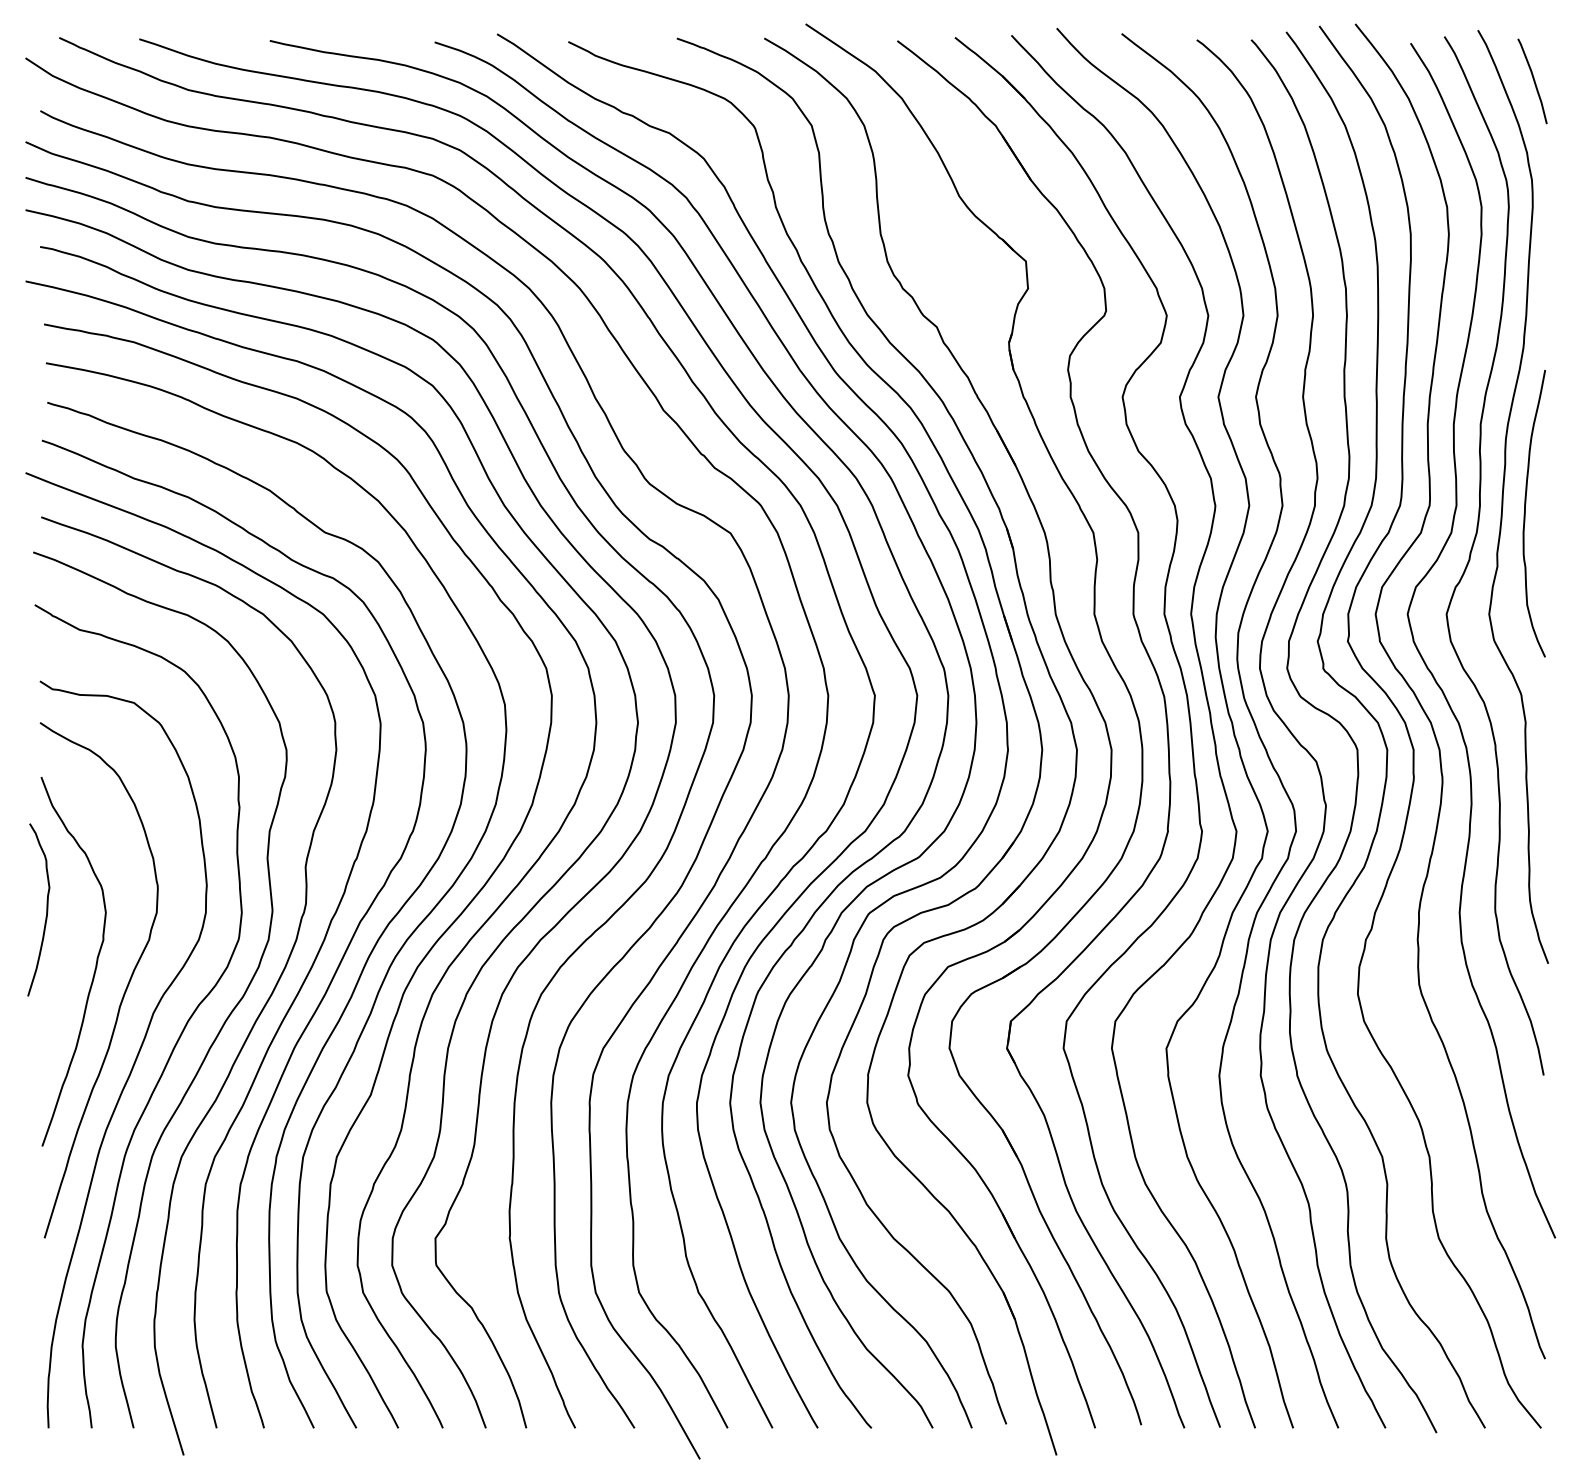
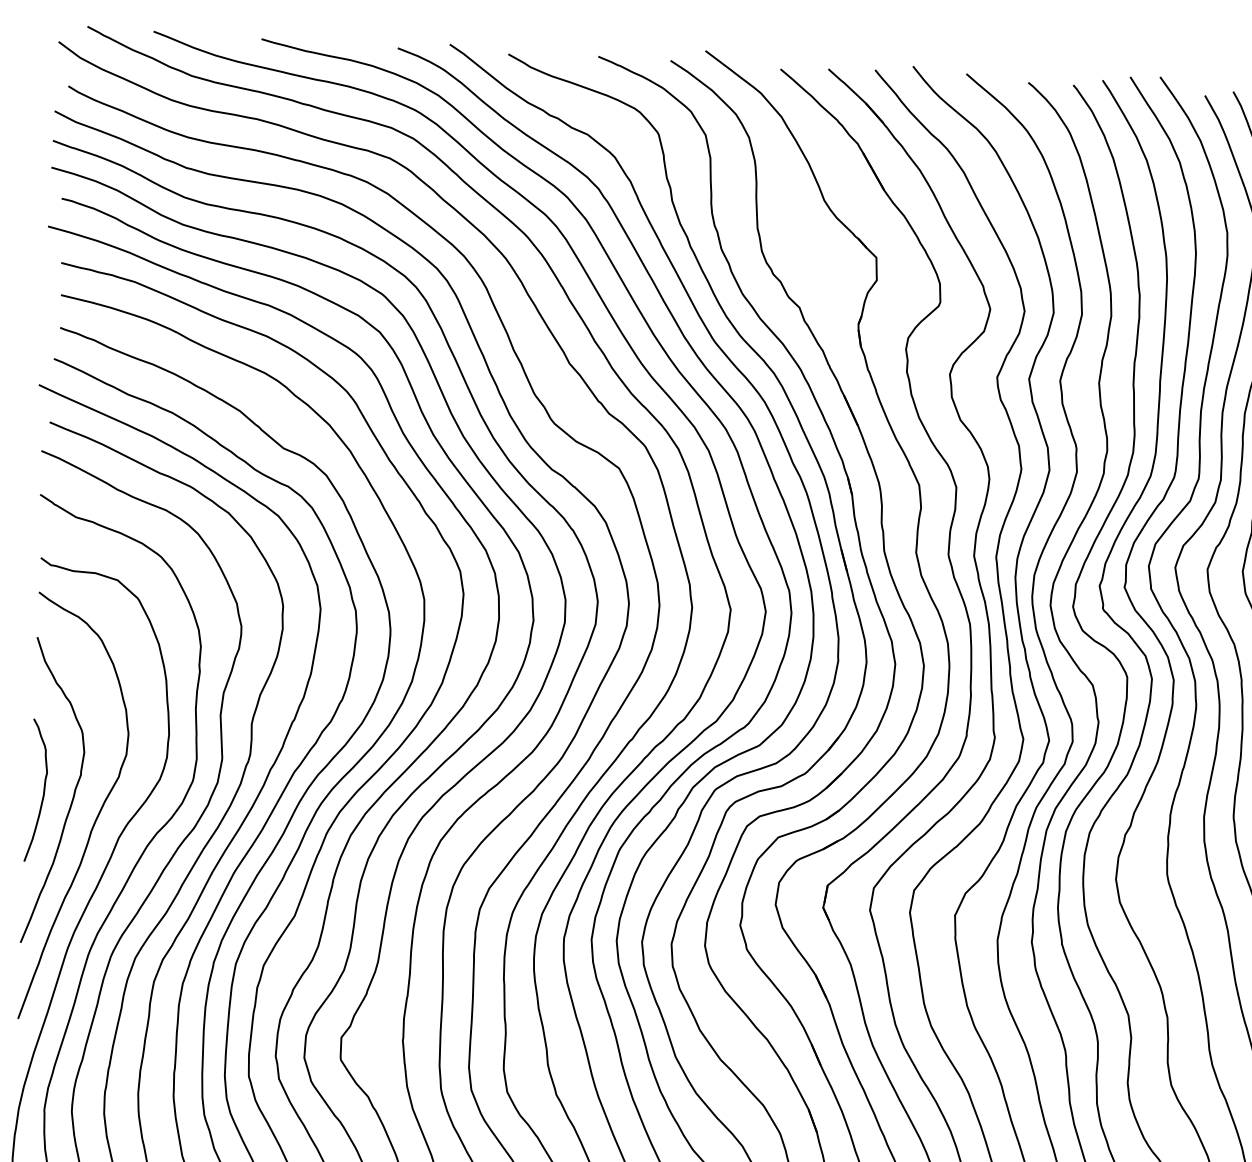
curve: (46, 909) -> (43, 790), moved

